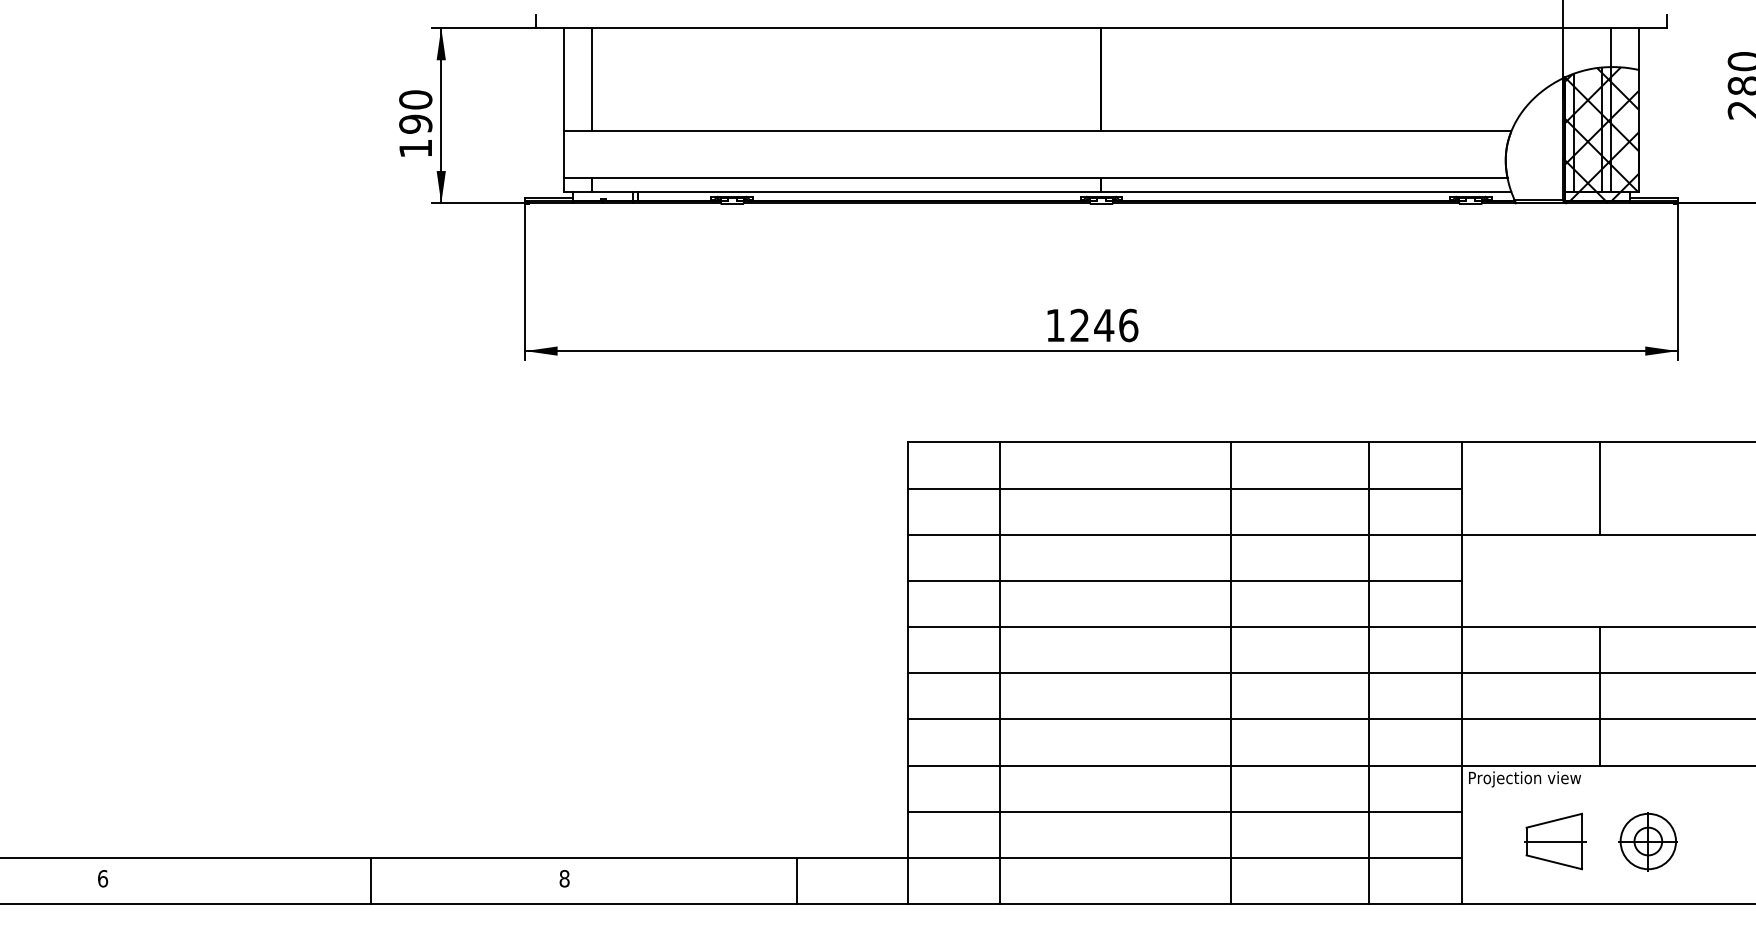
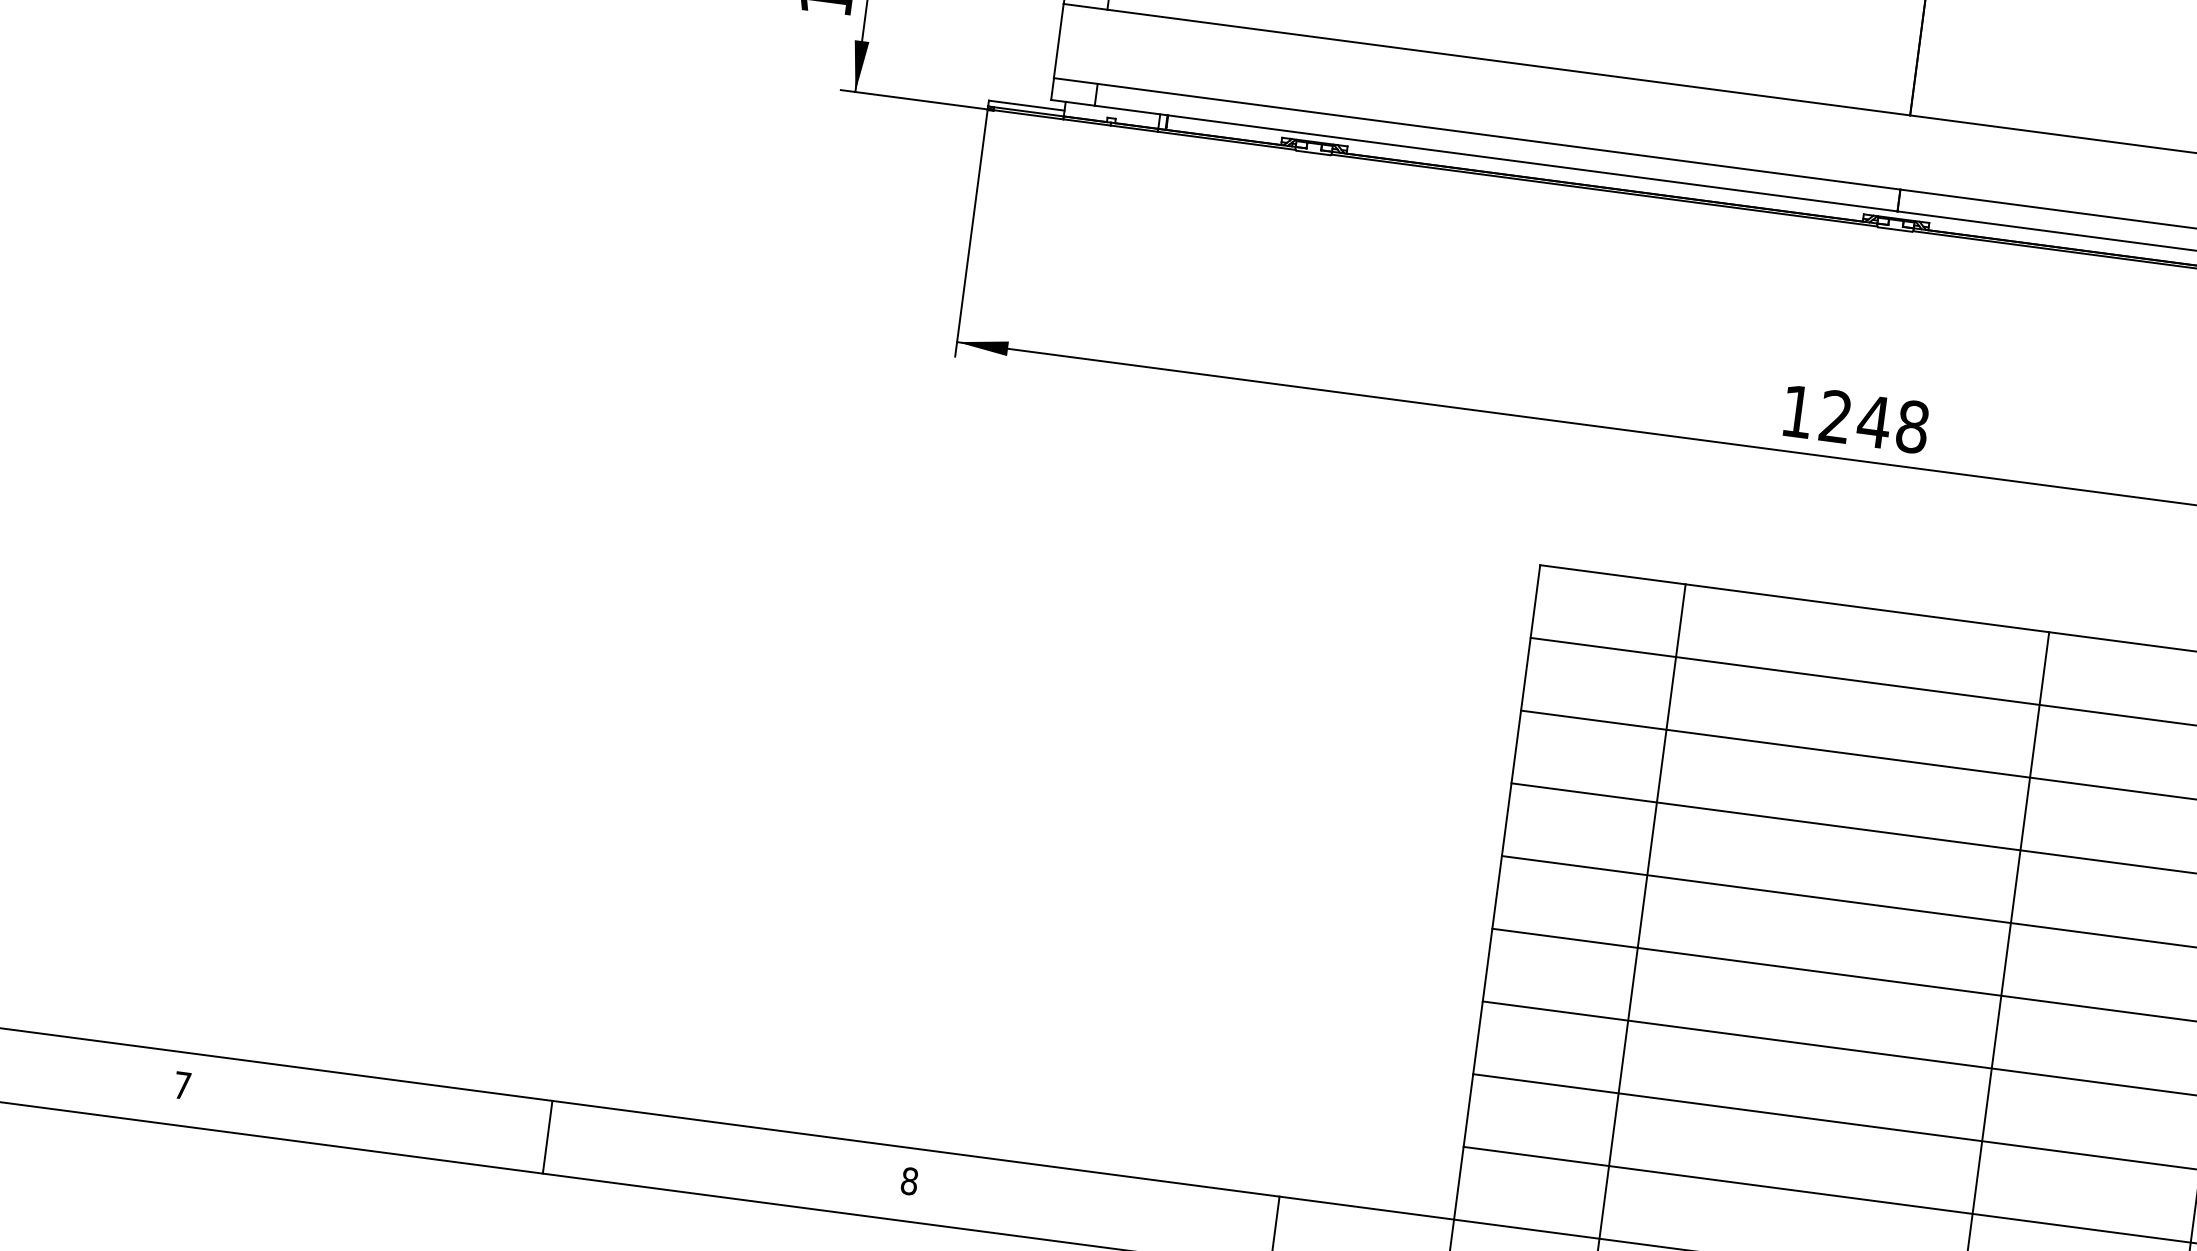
text: (1128, 325) -> (1912, 426), 1246 -> 1248
text: (103, 878) -> (183, 1085), 6 -> 7
line: (371, 880) -> (548, 1136), moved

